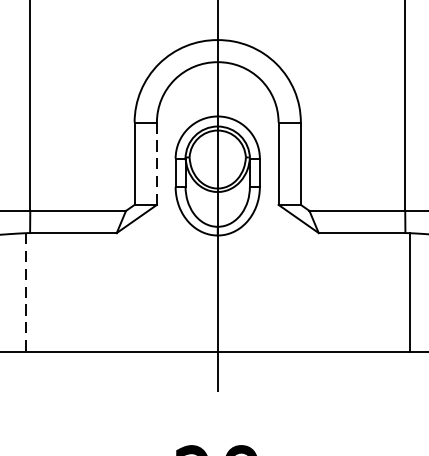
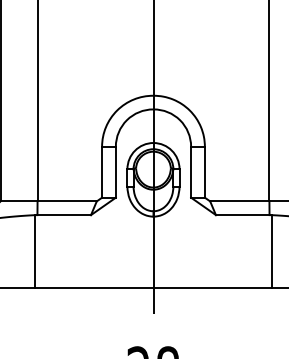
line: (156, 162) -> (115, 171), dashed -> solid
line: (25, 291) -> (34, 251), dashed -> solid

